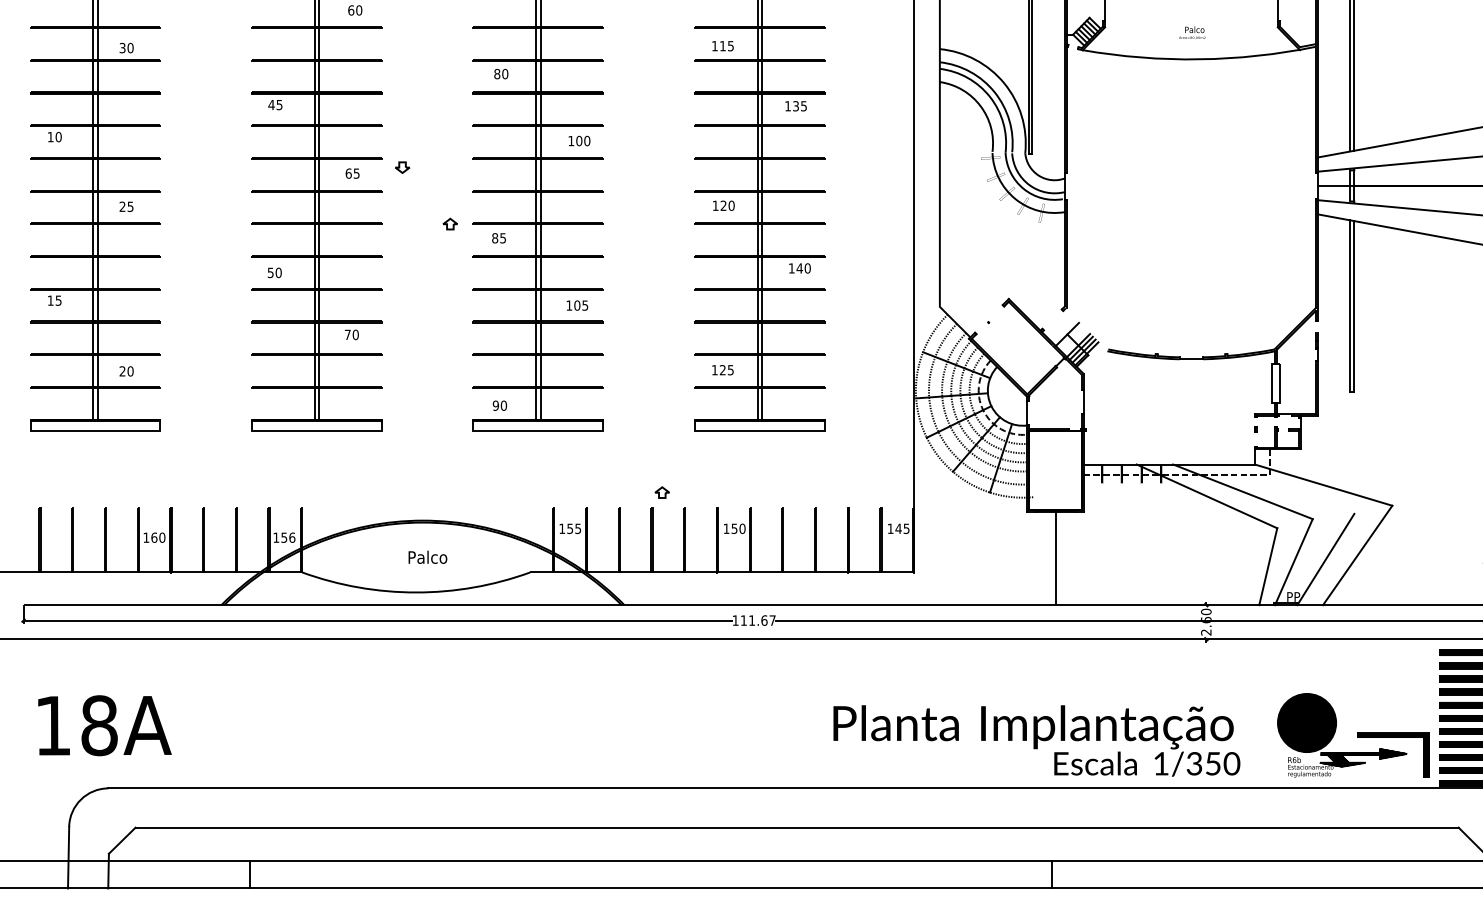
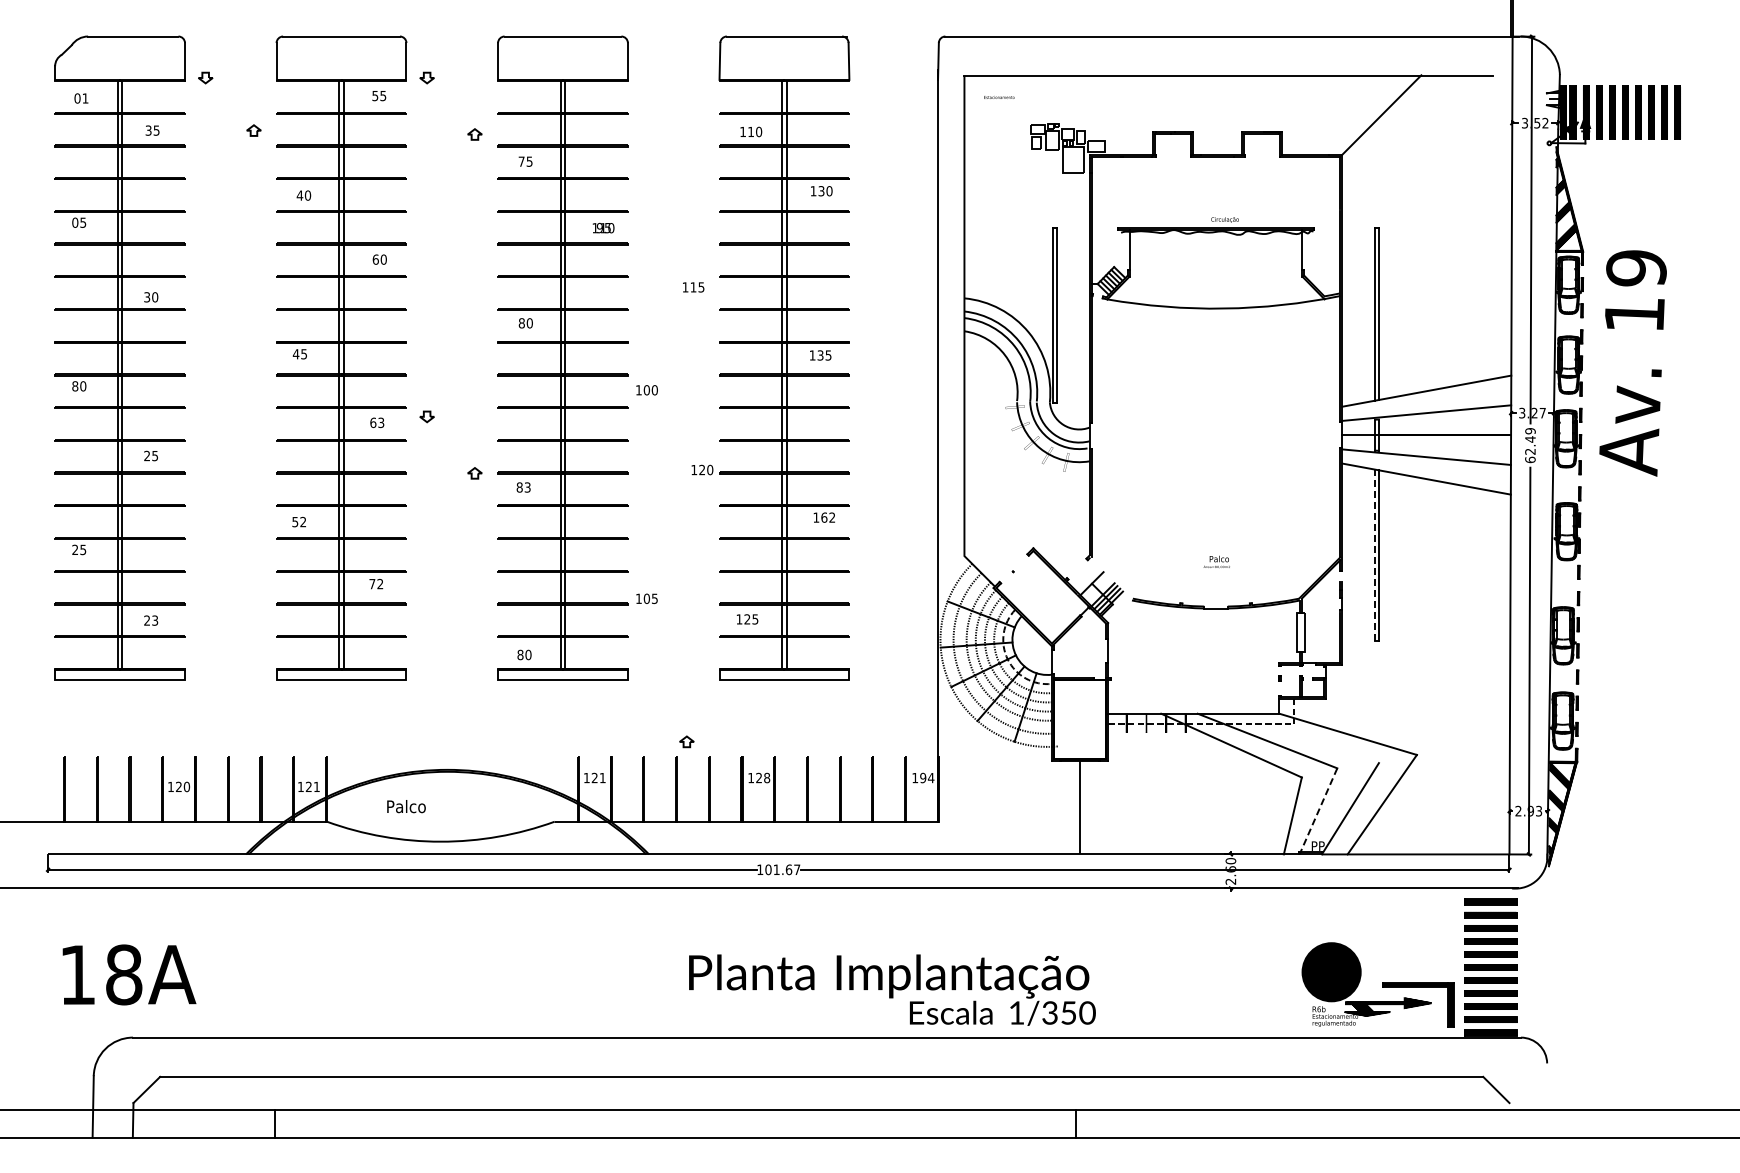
text: (1191, 32) -> (1216, 561), moved
text: (722, 46) -> (693, 287), moved
text: (50, 137) -> (75, 386), 10 -> 80
text: (578, 141) -> (646, 390), moved
text: (356, 172) -> (381, 421), 65 -> 63
text: (723, 205) -> (702, 469), moved
text: (502, 237) -> (527, 486), 85 -> 83
text: (803, 268) -> (828, 517), 140 -> 162
text: (278, 273) -> (303, 522), 50 -> 52
text: (50, 300) -> (75, 549), 15 -> 25
text: (576, 305) -> (646, 598), moved
line: (1349, 306) -> (1374, 555), solid -> dashed
text: (355, 335) -> (380, 584), 70 -> 72
text: (130, 371) -> (155, 620), 20 -> 23
text: (495, 406) -> (520, 655), 90 -> 80
text: (573, 528) -> (598, 777), 155 -> 121
text: (738, 528) -> (763, 777), 150 -> 128
text: (902, 528) -> (927, 777), 145 -> 194
text: (153, 537) -> (178, 786), 160 -> 120
text: (287, 537) -> (312, 786), 156 -> 121
text: (427, 557) -> (406, 806), moved
line: (1293, 562) -> (1318, 811), solid -> dashed
text: (743, 620) -> (768, 869), 111.67 -> 101.67
text: (1036, 740) -> (892, 989), moved

